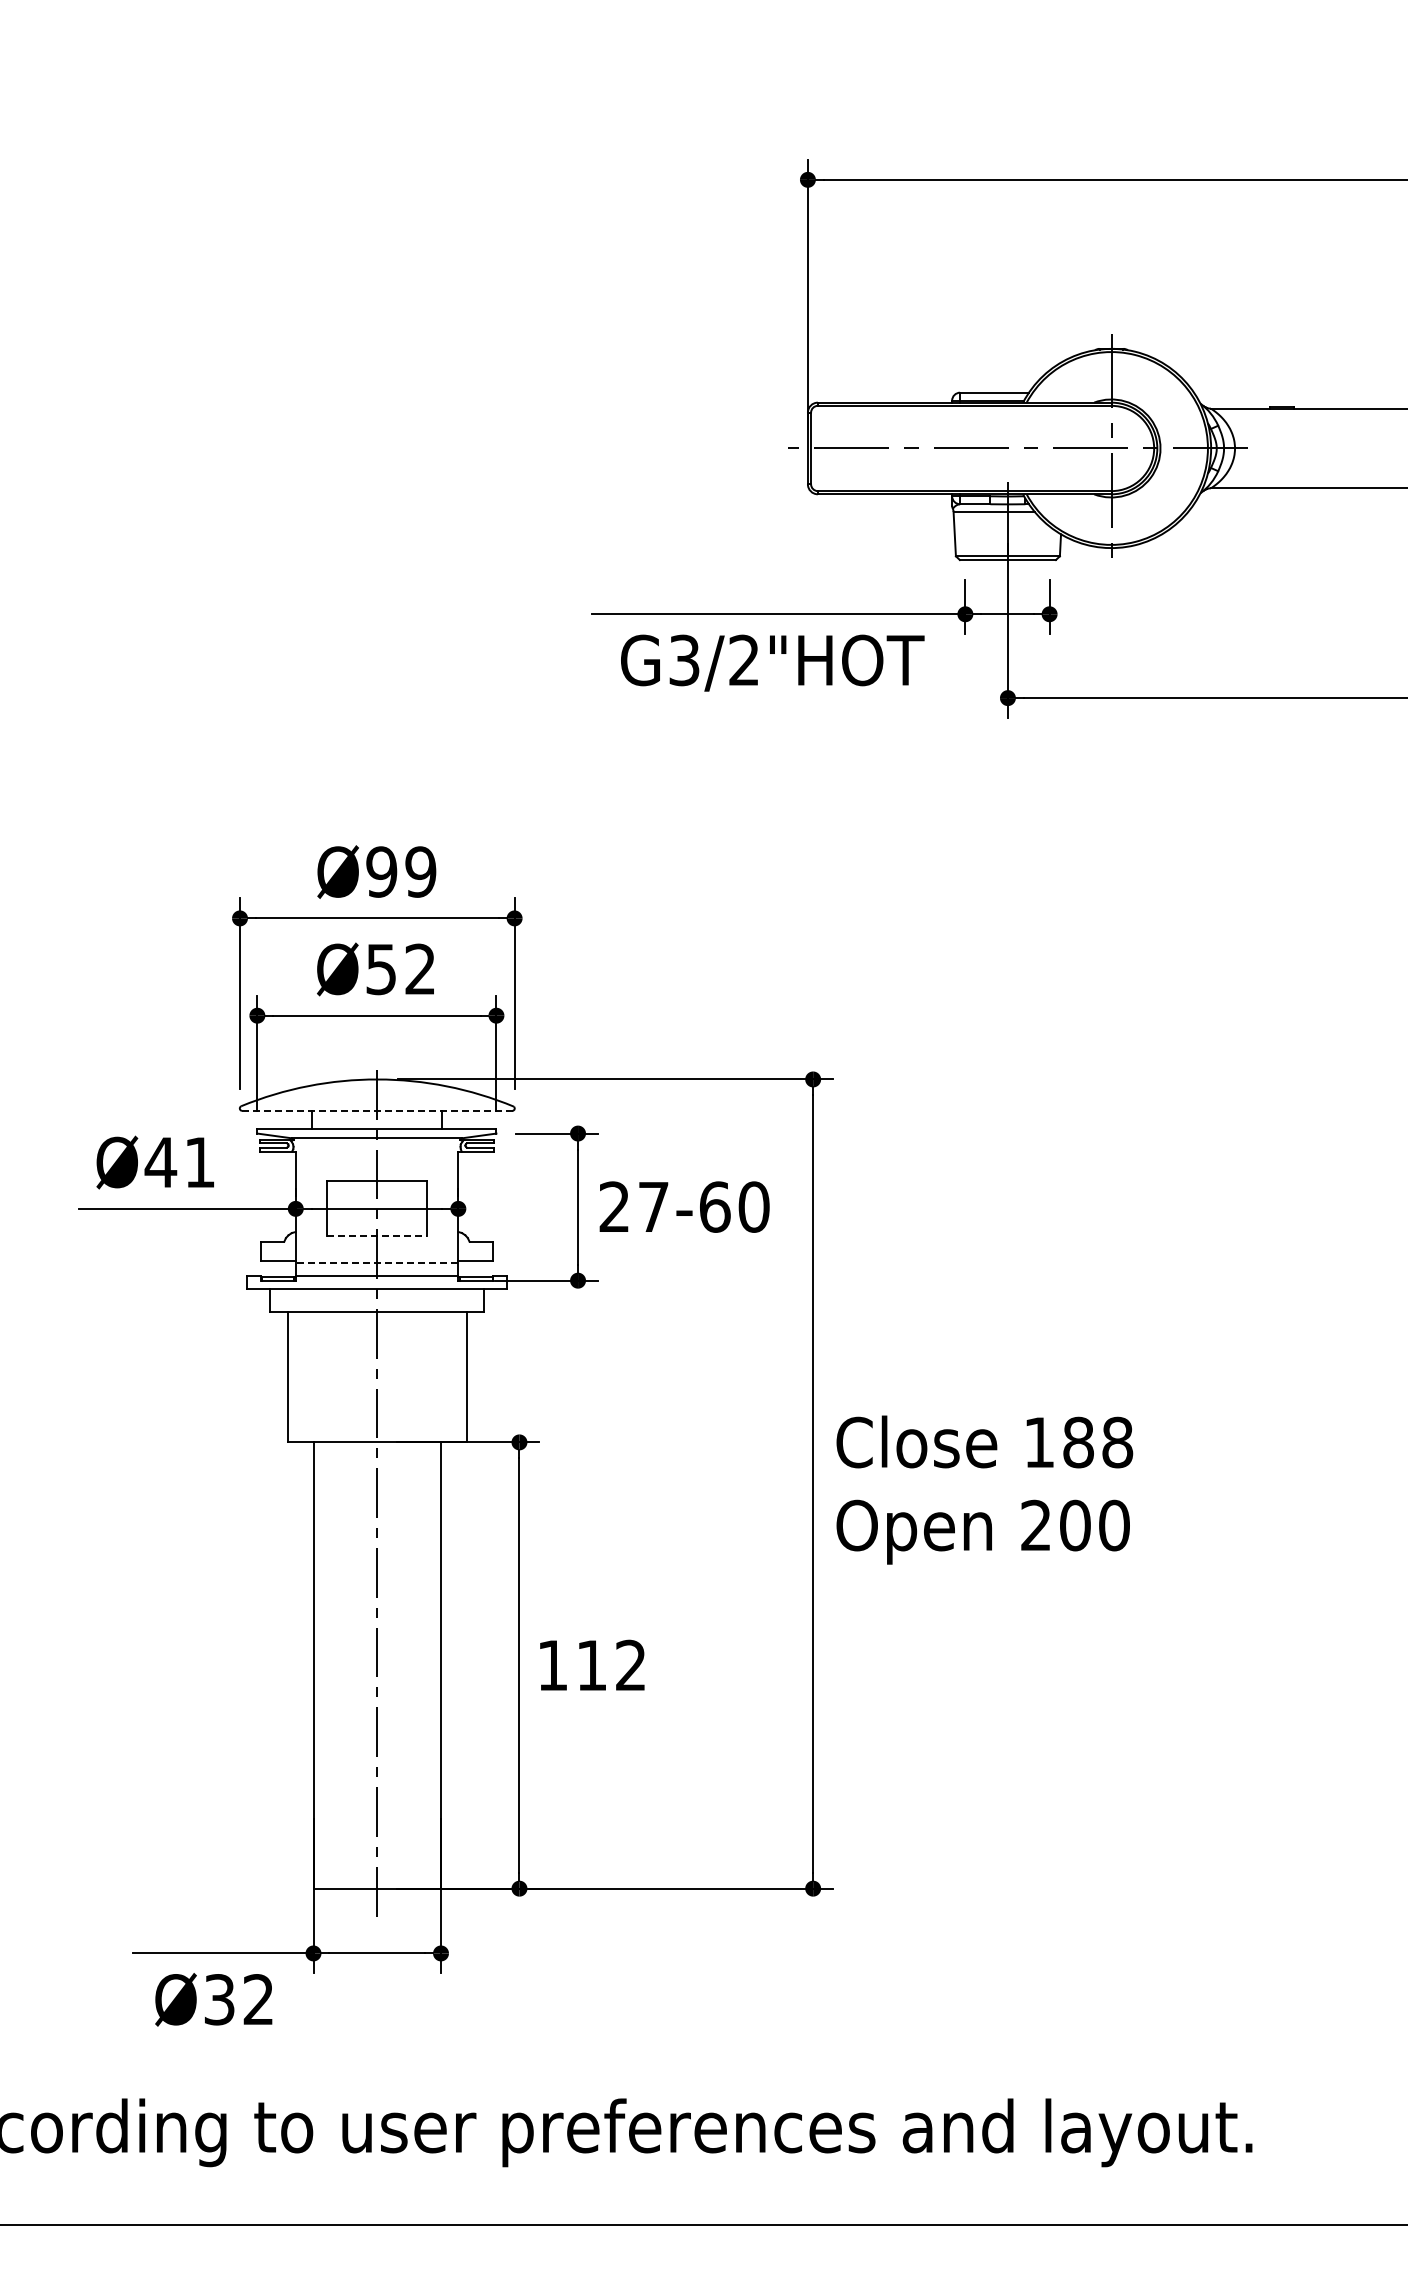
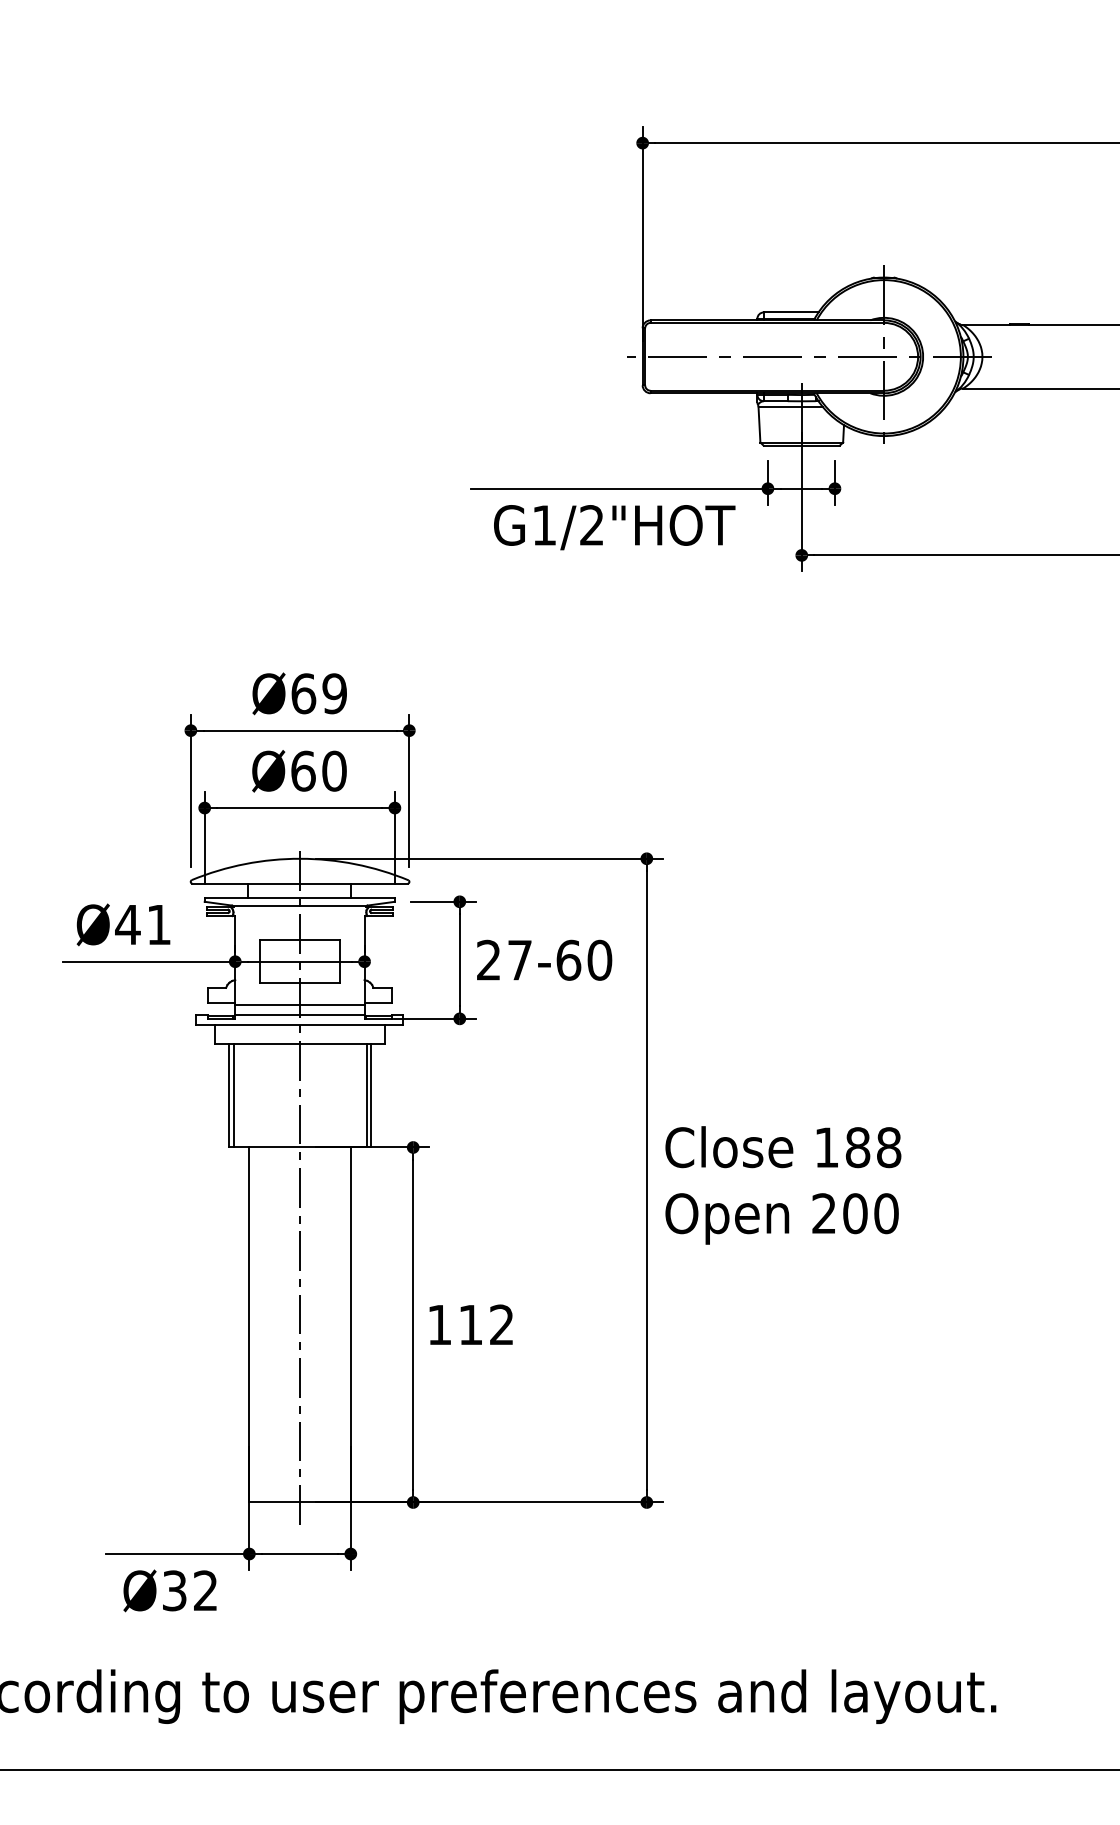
text: (684, 660) -> (544, 525), G3/2"HOT -> G1/2"HOT
text: (381, 871) -> (303, 693), Ø99 -> Ø69
text: (401, 969) -> (319, 771), Ø52 -> Ø60
line: (376, 1110) -> (299, 883), dashed -> solid
line: (377, 1235) -> (300, 982), dashed -> solid
line: (376, 1262) -> (299, 1004), dashed -> solid
line: (293, 1377) -> (233, 1095), added
line: (460, 1377) -> (366, 1095), added

